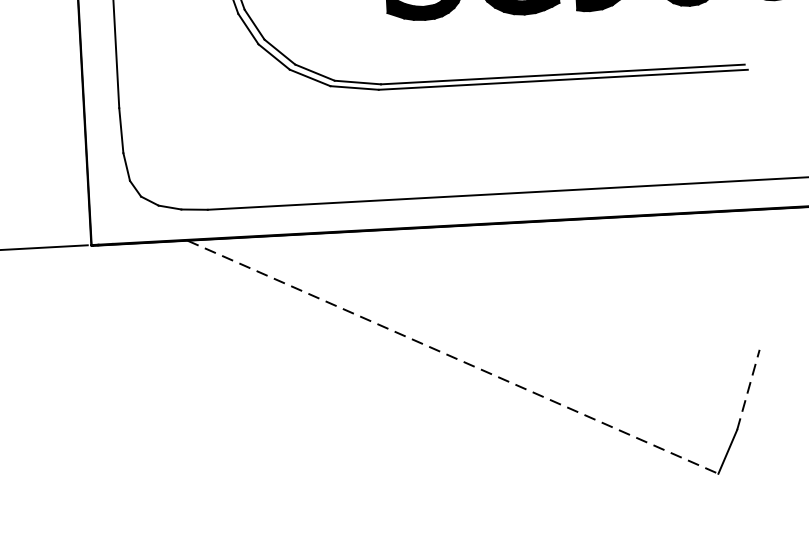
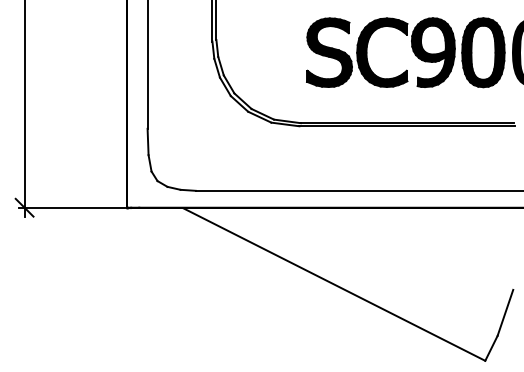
line: (453, 357) -> (334, 284), dashed -> solid
line: (748, 389) -> (505, 312), dashed -> solid

